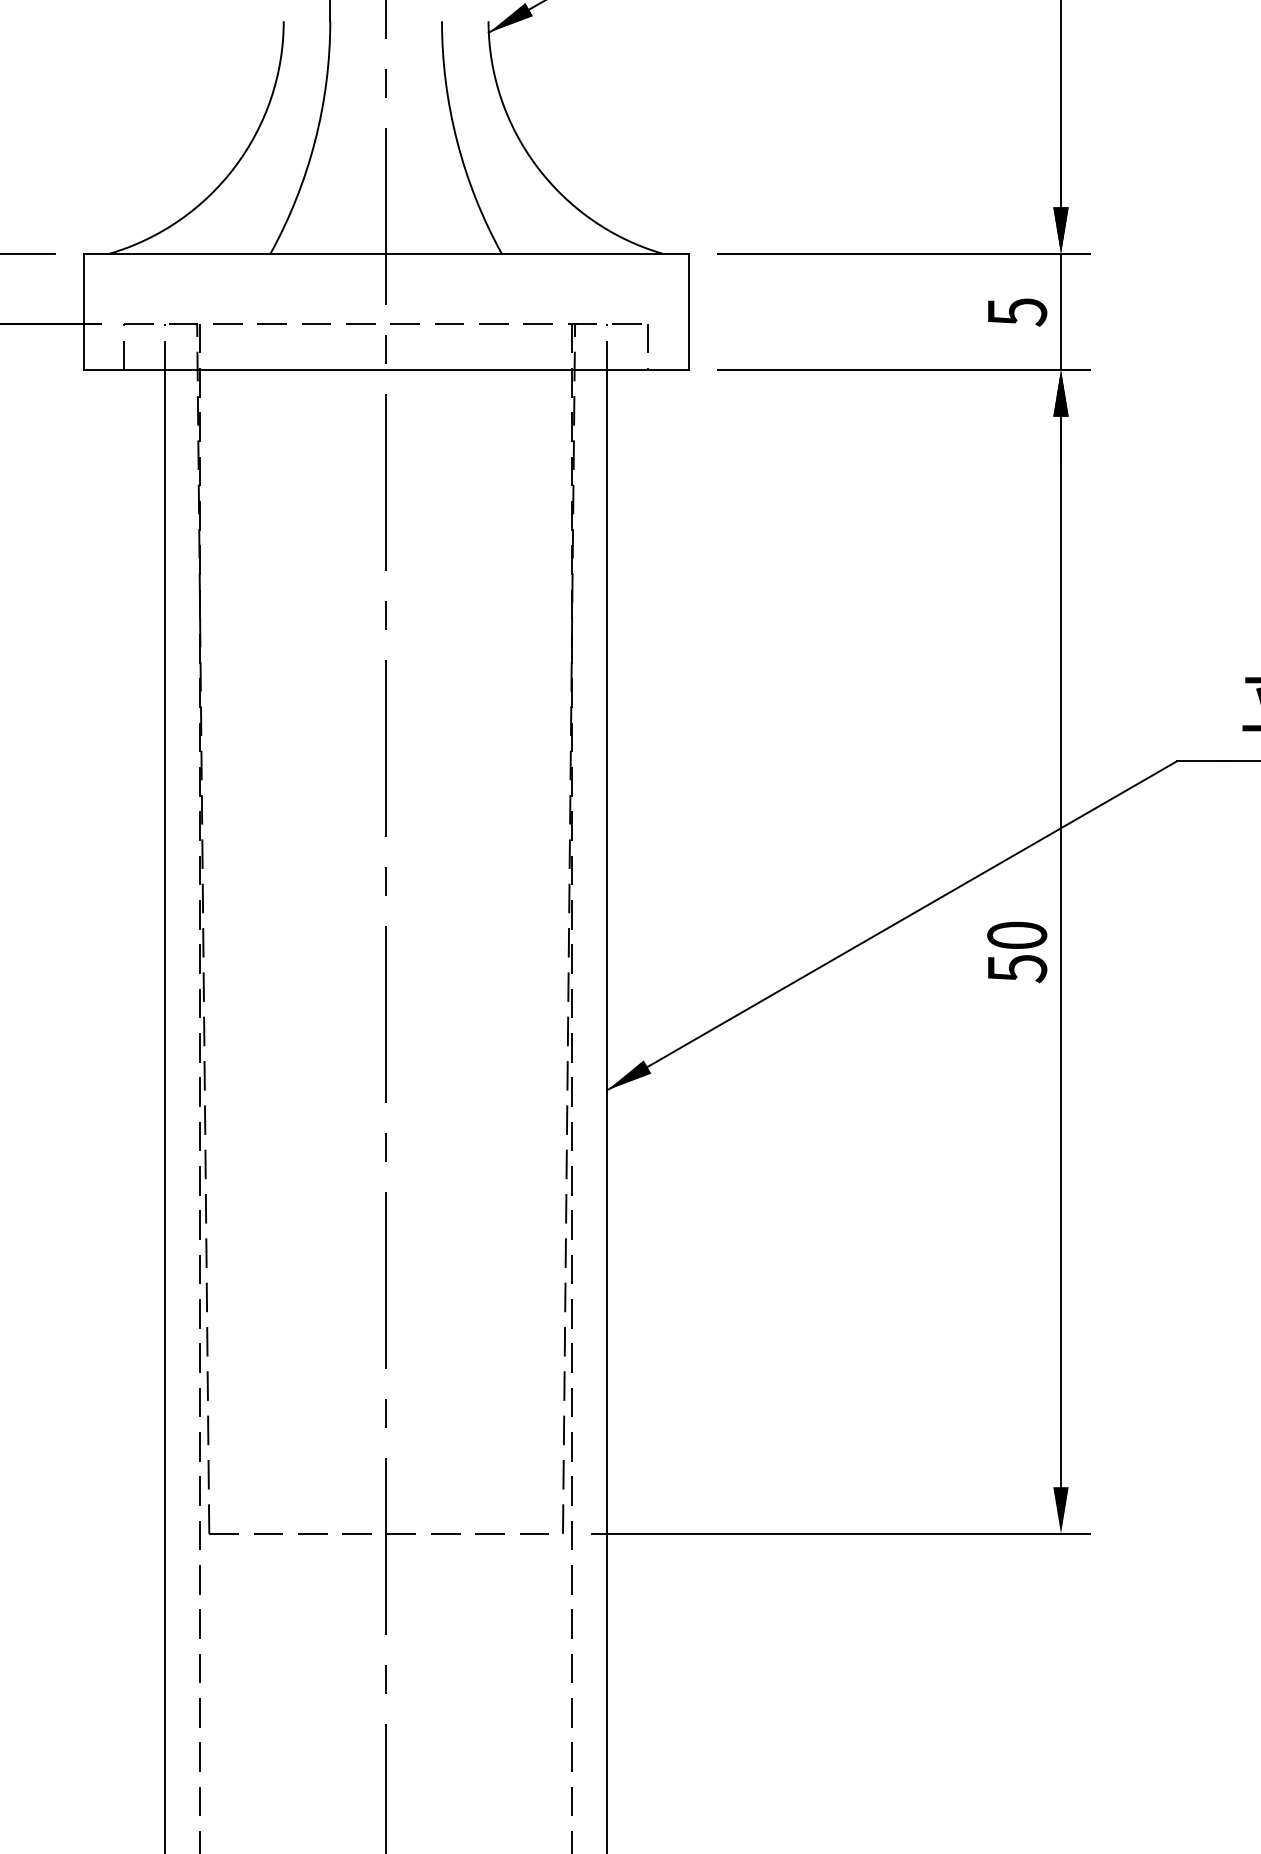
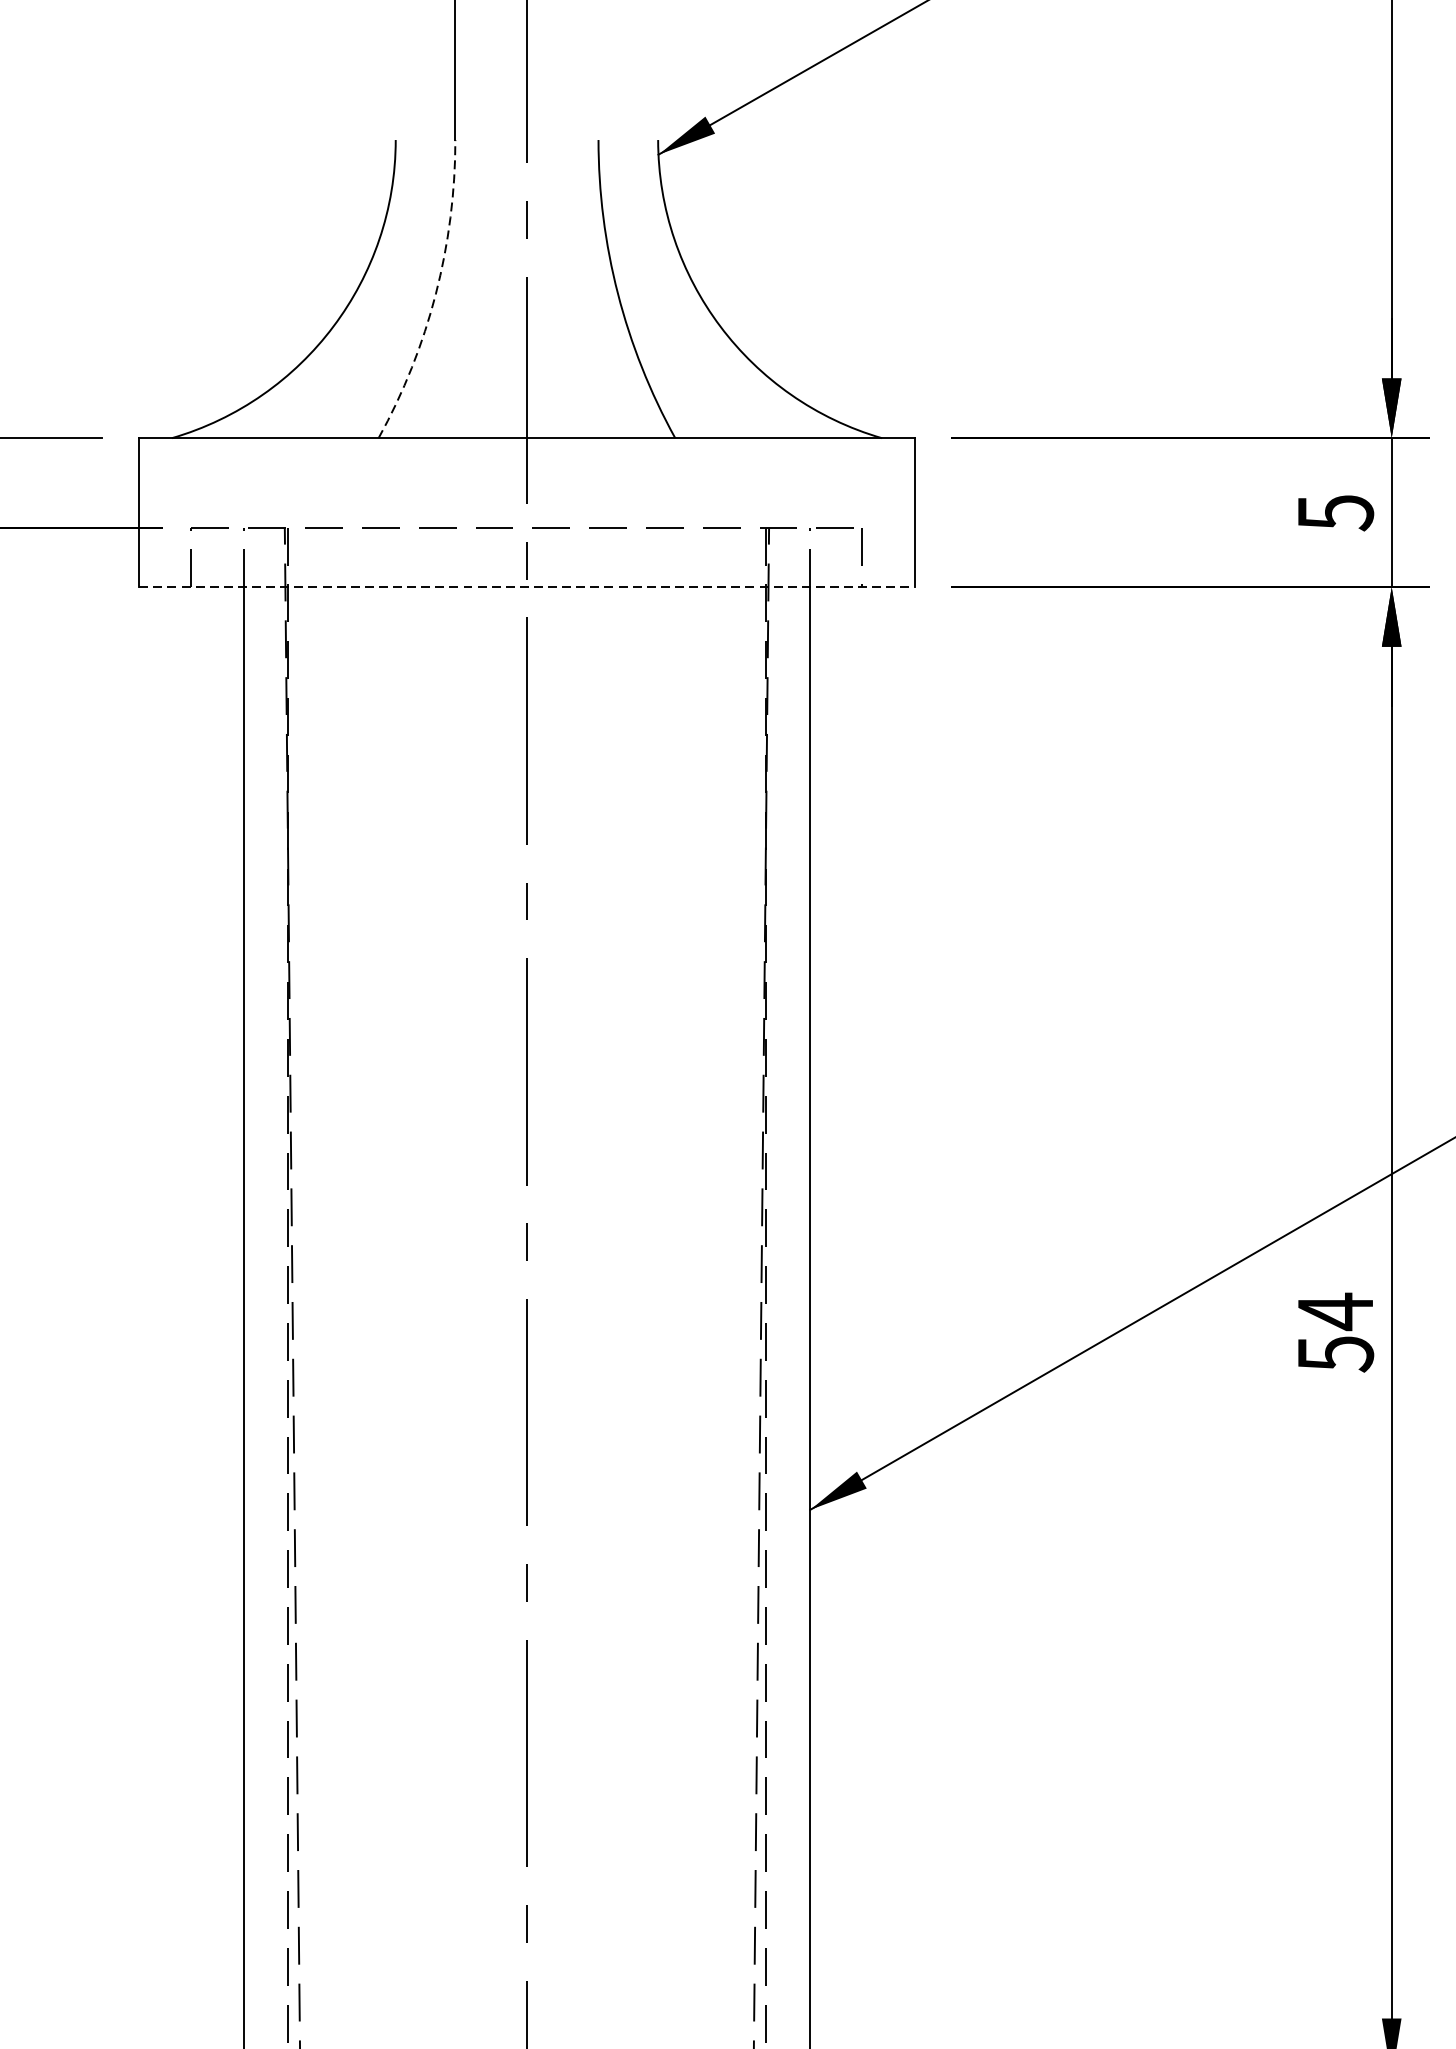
arc: (315, 141) -> (436, 294), solid -> dashed
line: (386, 370) -> (527, 587), solid -> dashed
text: (1017, 935) -> (1335, 1311), 50 -> 54

